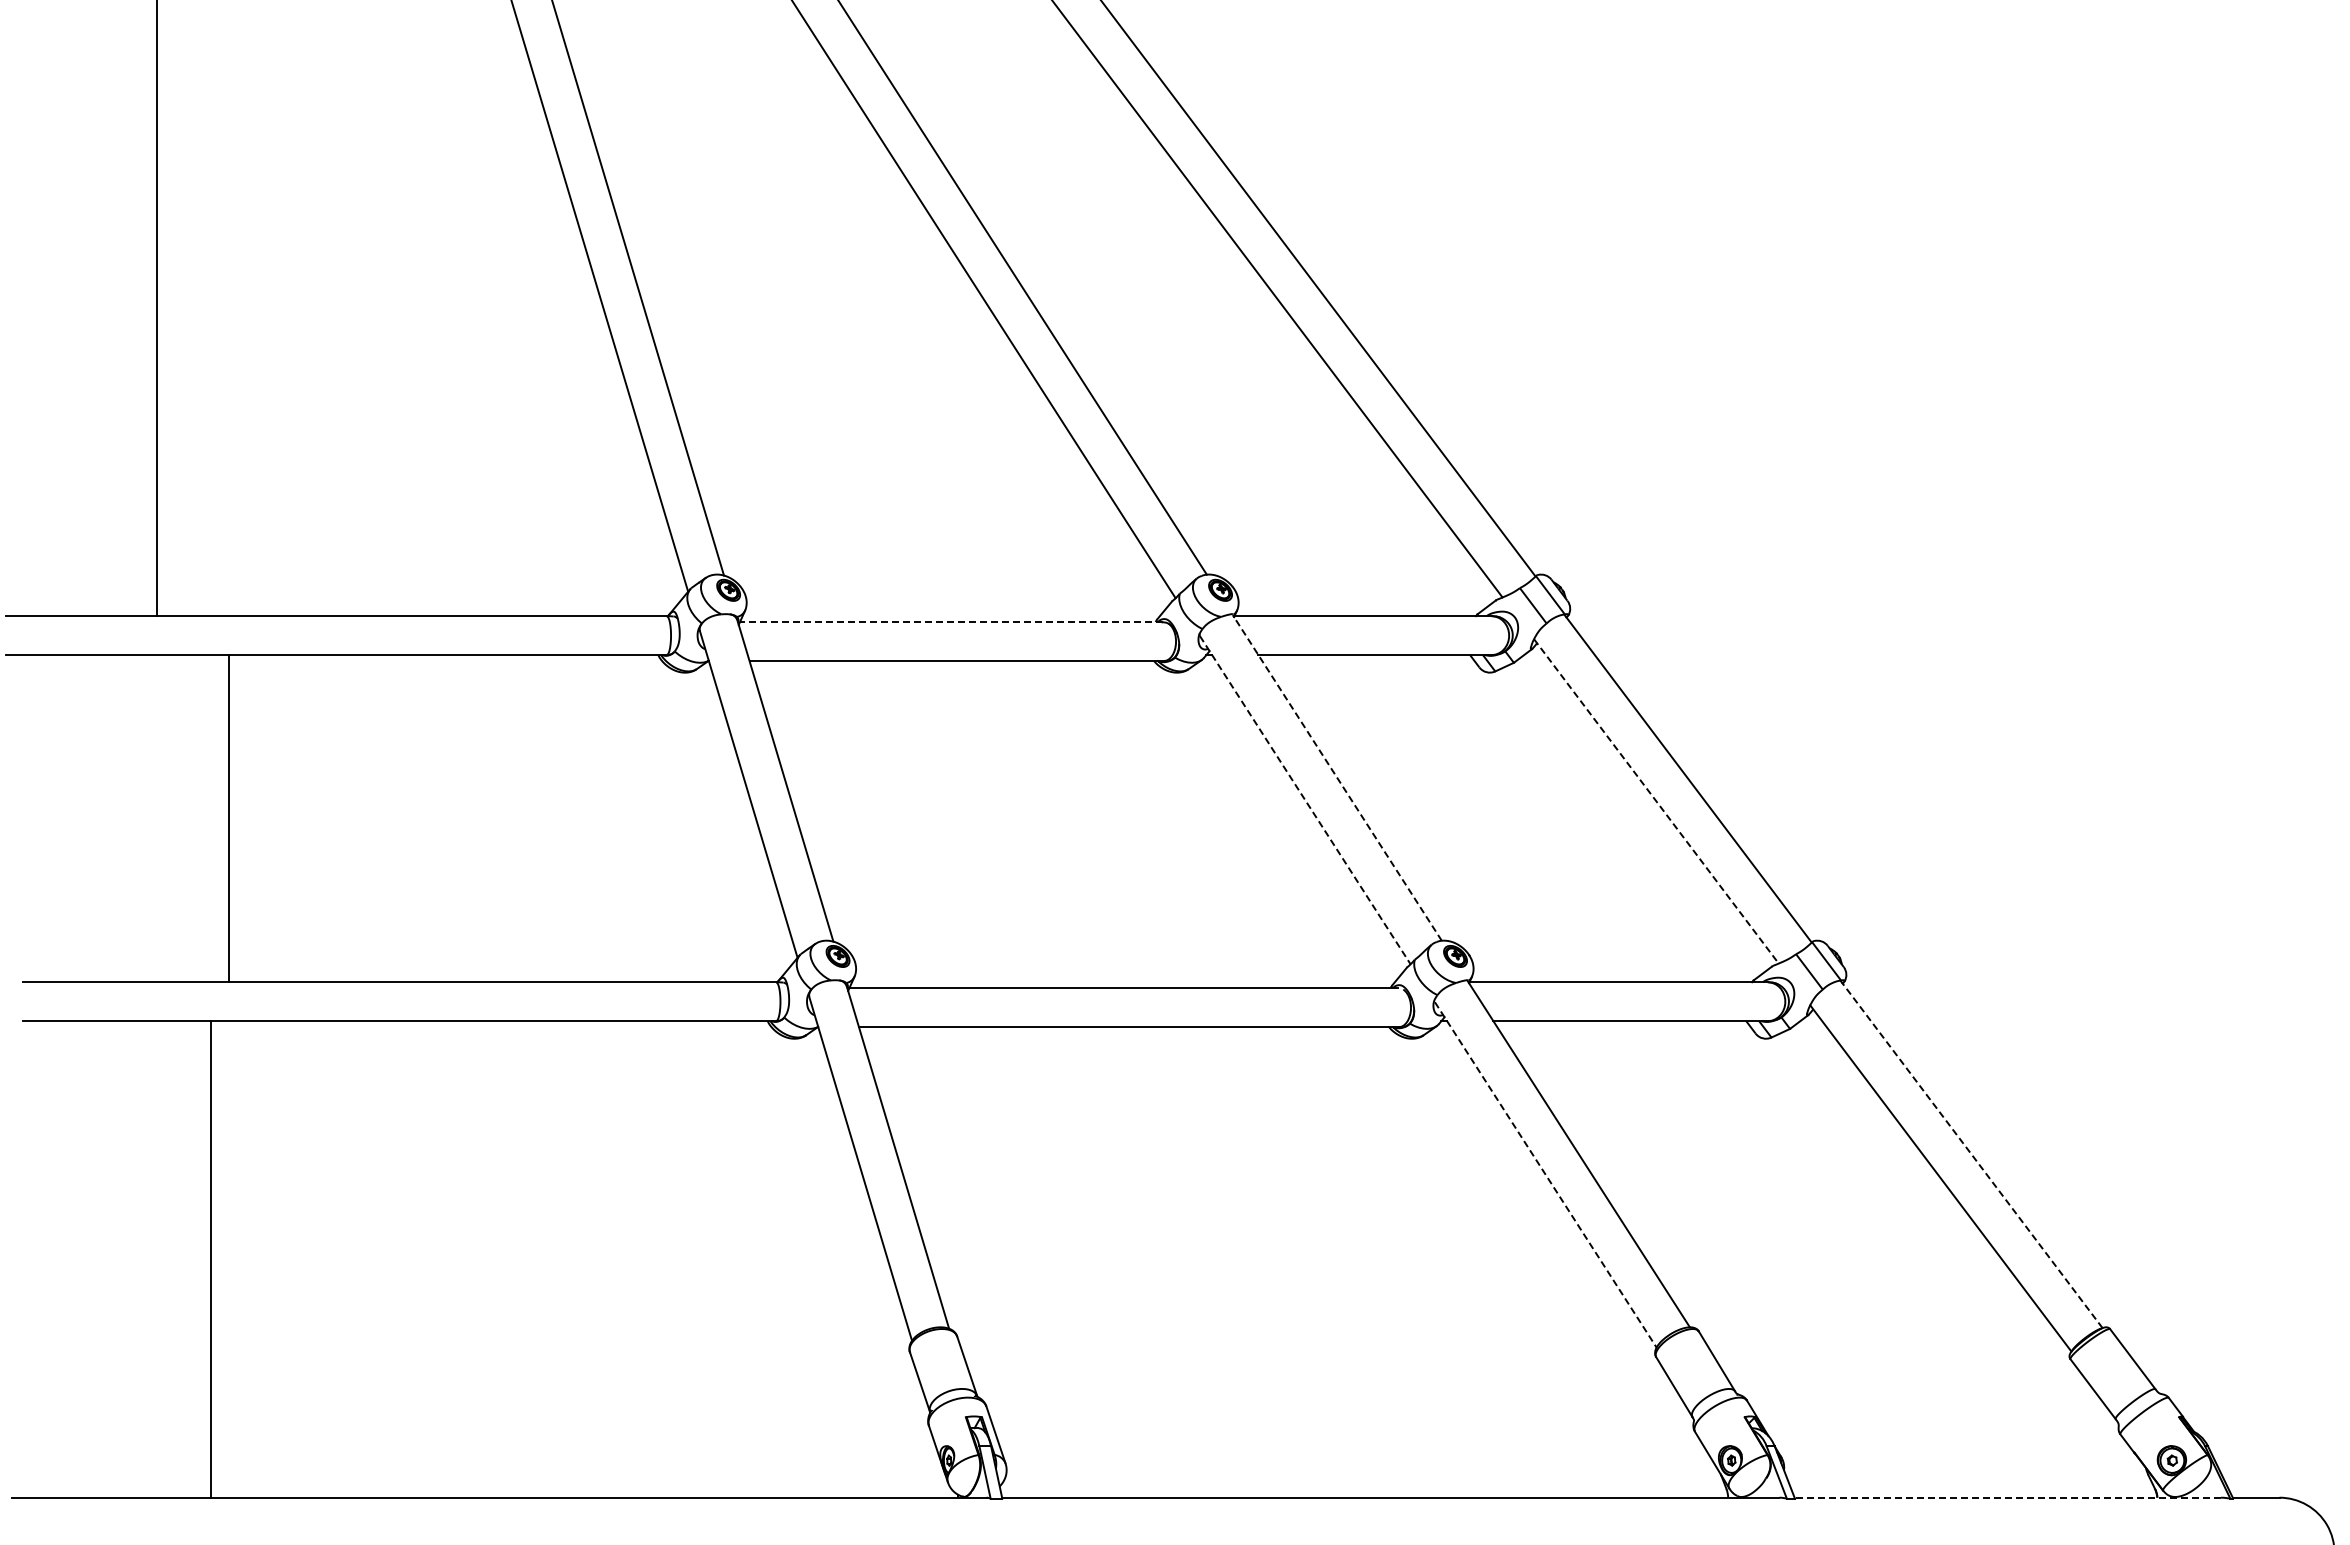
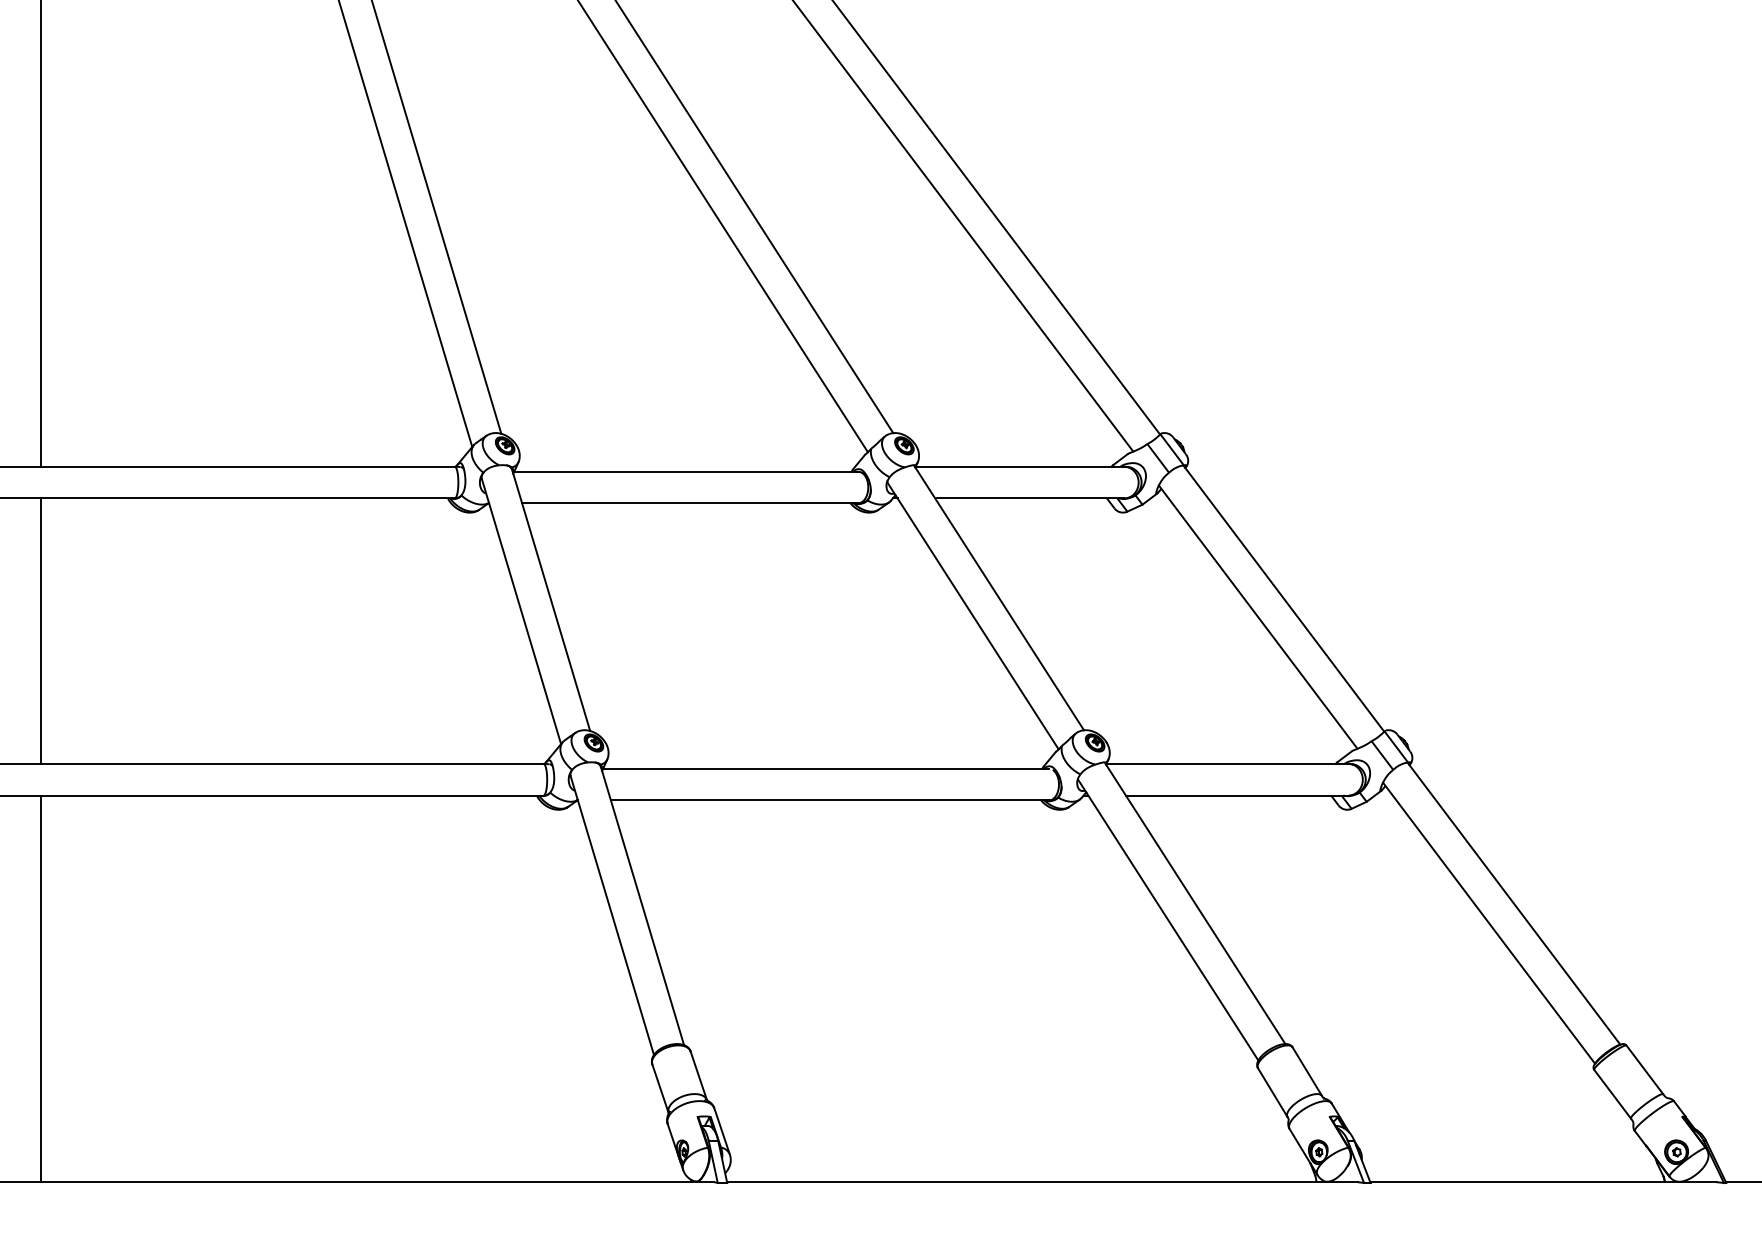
line: (951, 622) -> (686, 471), dashed -> solid
line: (1337, 777) -> (999, 597), dashed -> solid
line: (1305, 800) -> (973, 616), dashed -> solid
line: (1656, 801) -> (1258, 617), dashed -> solid
line: (229, 818) -> (41, 631), moved
line: (1971, 1154) -> (1513, 903), dashed -> solid
line: (1546, 1175) -> (1168, 920), dashed -> solid
line: (211, 1259) -> (41, 988), moved
line: (2007, 1497) -> (1543, 1182), dashed -> solid

